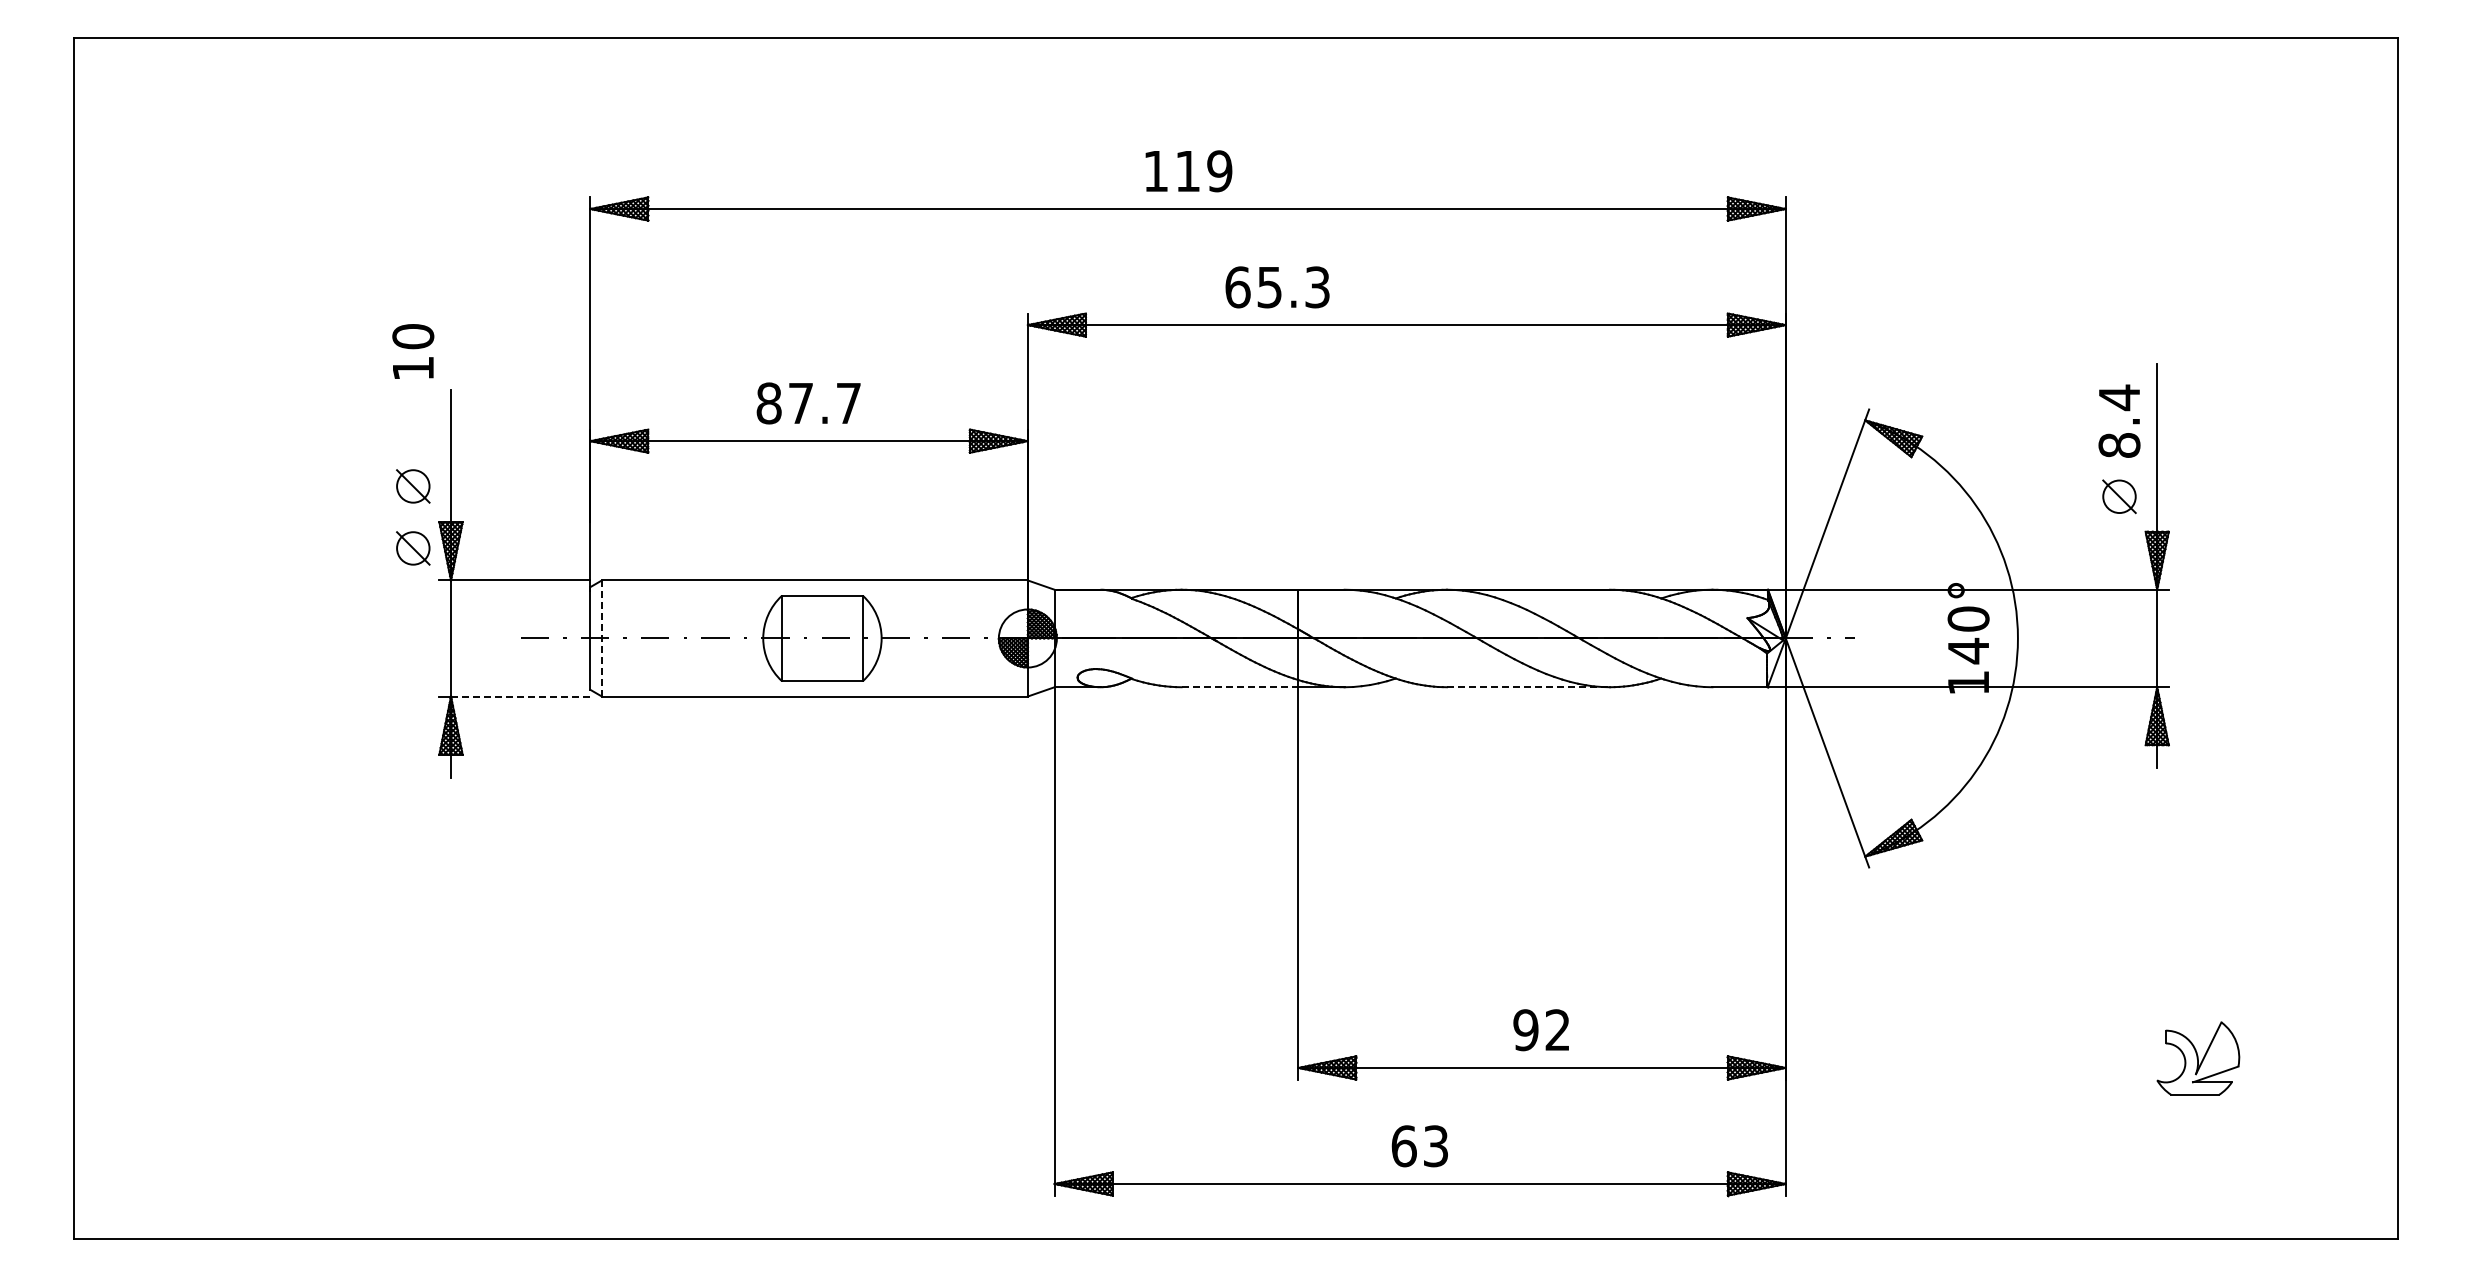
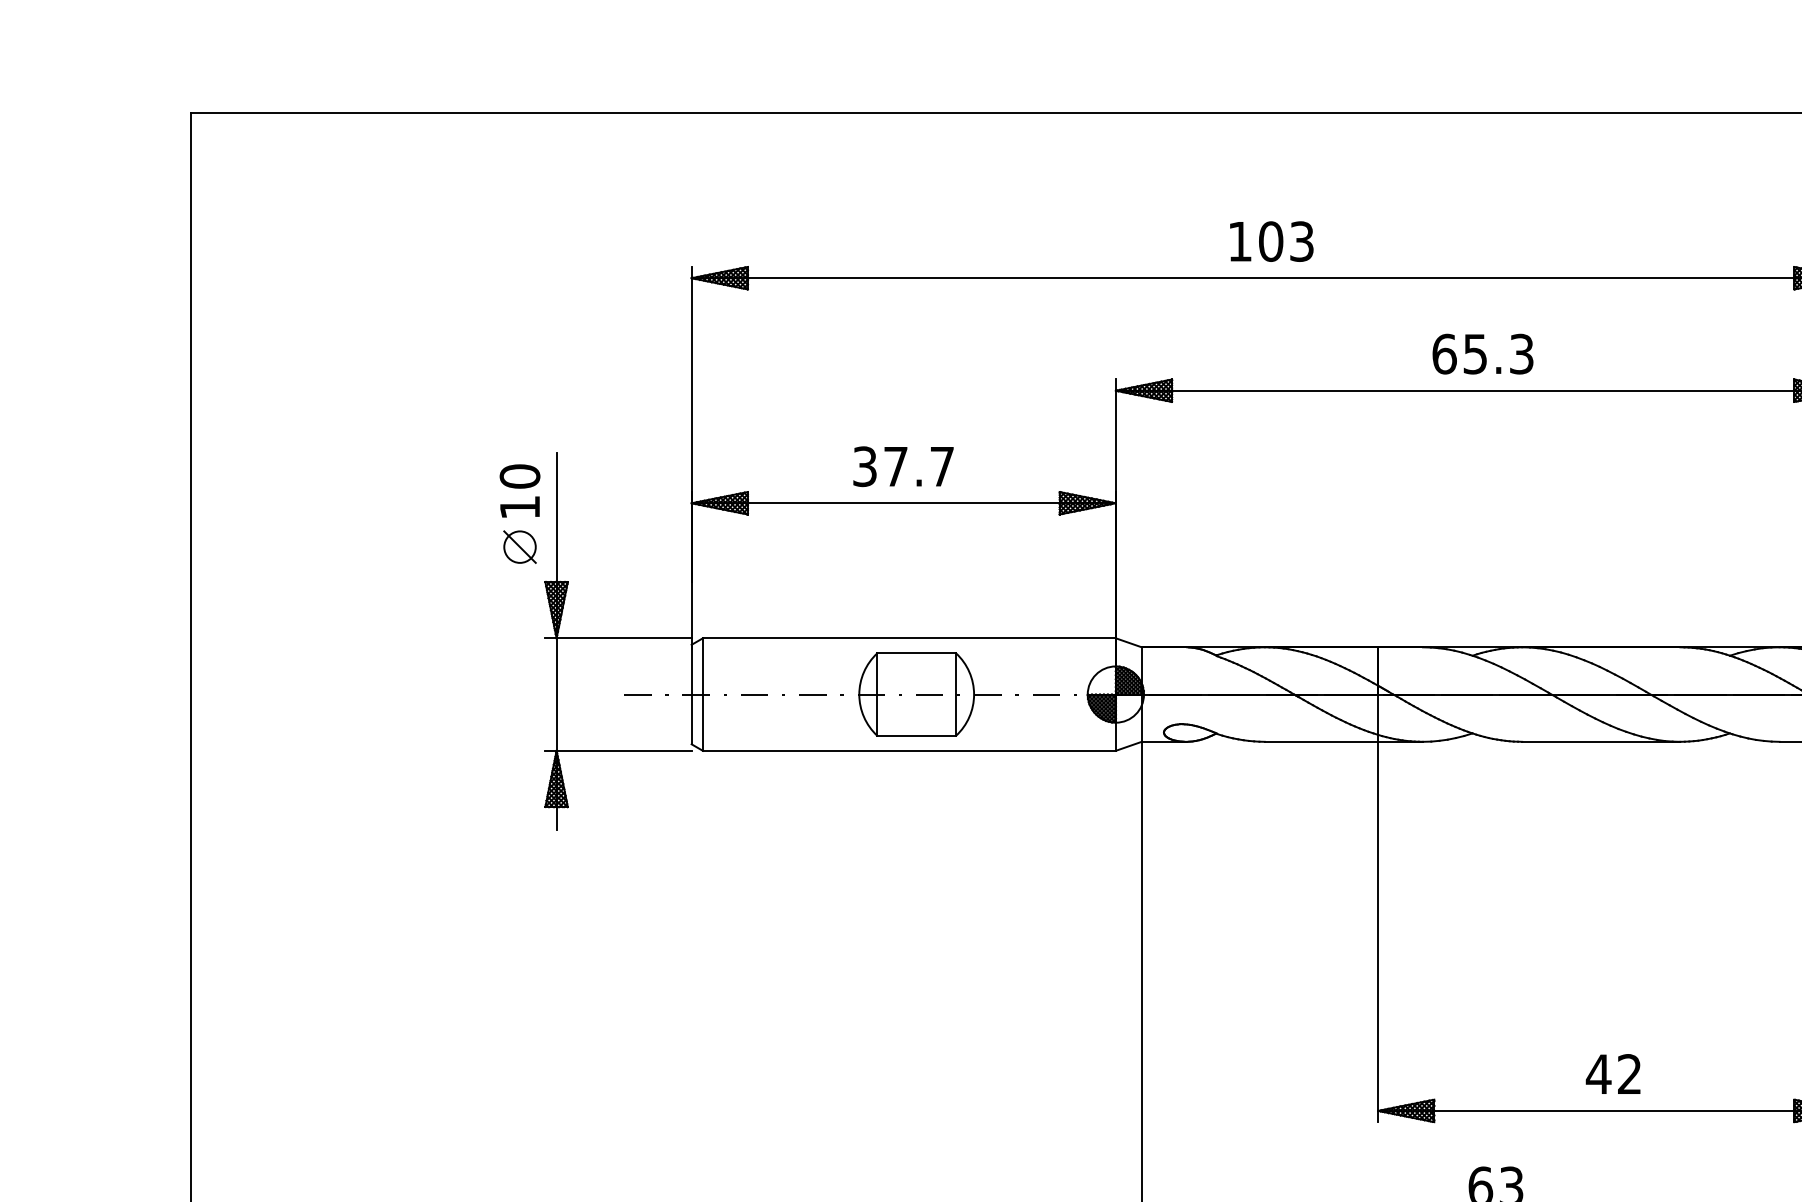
text: (1203, 171) -> (1286, 241), 119 -> 103
text: (1277, 287) -> (1482, 354), moved
text: (413, 351) -> (520, 490), moved
text: (768, 403) -> (864, 466), 87.7 -> 37.7
part: (413, 548) -> (520, 607), removed
line: (601, 638) -> (702, 694), dashed -> solid
line: (1240, 687) -> (1322, 742), dashed -> solid
line: (1528, 687) -> (1601, 742), dashed -> solid
line: (520, 696) -> (623, 750), dashed -> solid
text: (1525, 1030) -> (1598, 1074), 92 -> 42

